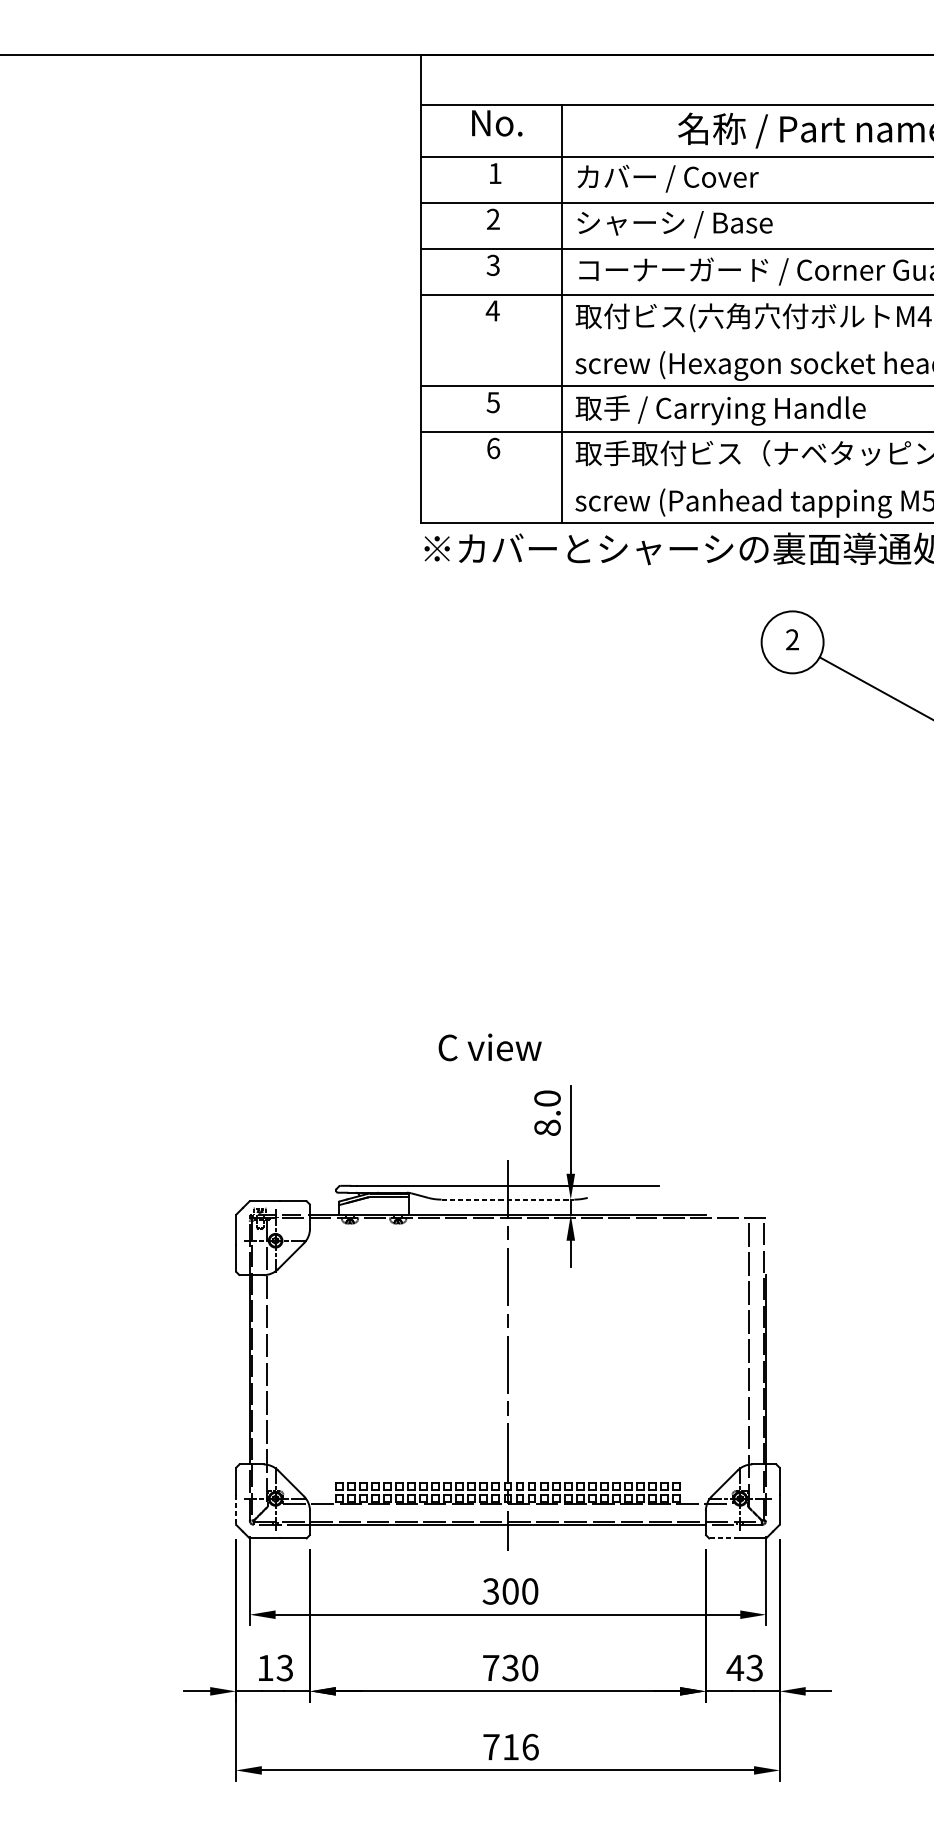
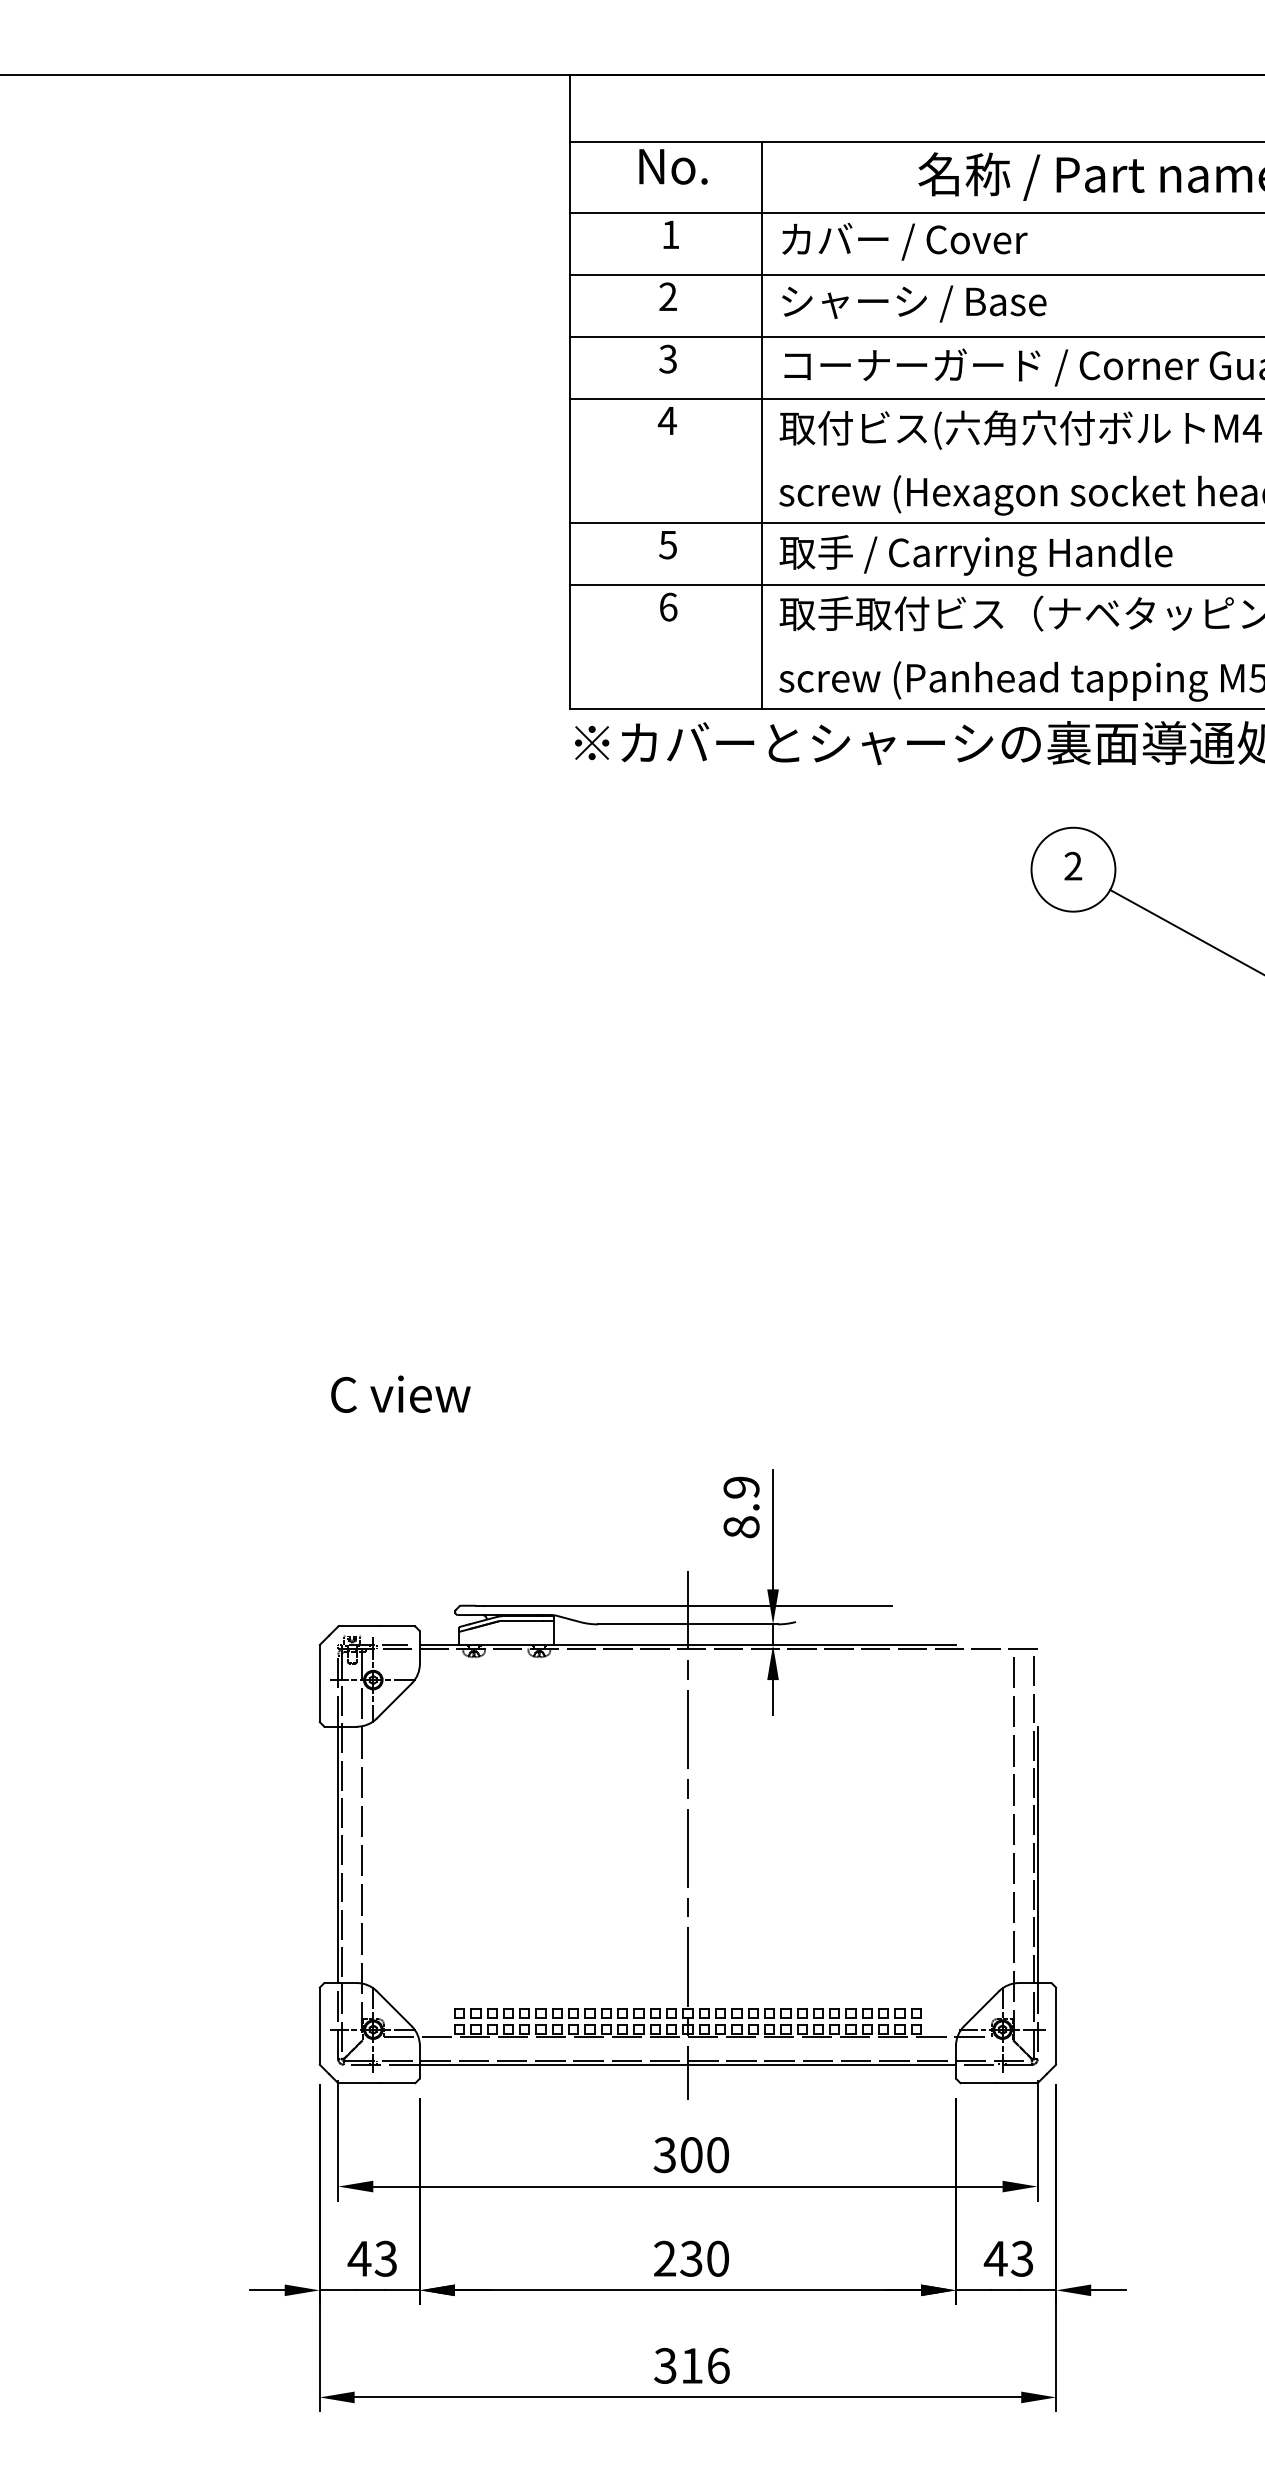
text: (489, 1046) -> (400, 1393), moved
text: (547, 1098) -> (741, 1487), 8.0 -> 8.9
line: (507, 1199) -> (687, 1624), dashed -> solid
line: (235, 1509) -> (319, 2043), dashed -> solid
line: (722, 1538) -> (978, 2083), dashed -> solid
text: (265, 1667) -> (359, 2258), 13 -> 43
text: (491, 1667) -> (665, 2258), 730 -> 230
text: (491, 1746) -> (665, 2365), 716 -> 316

